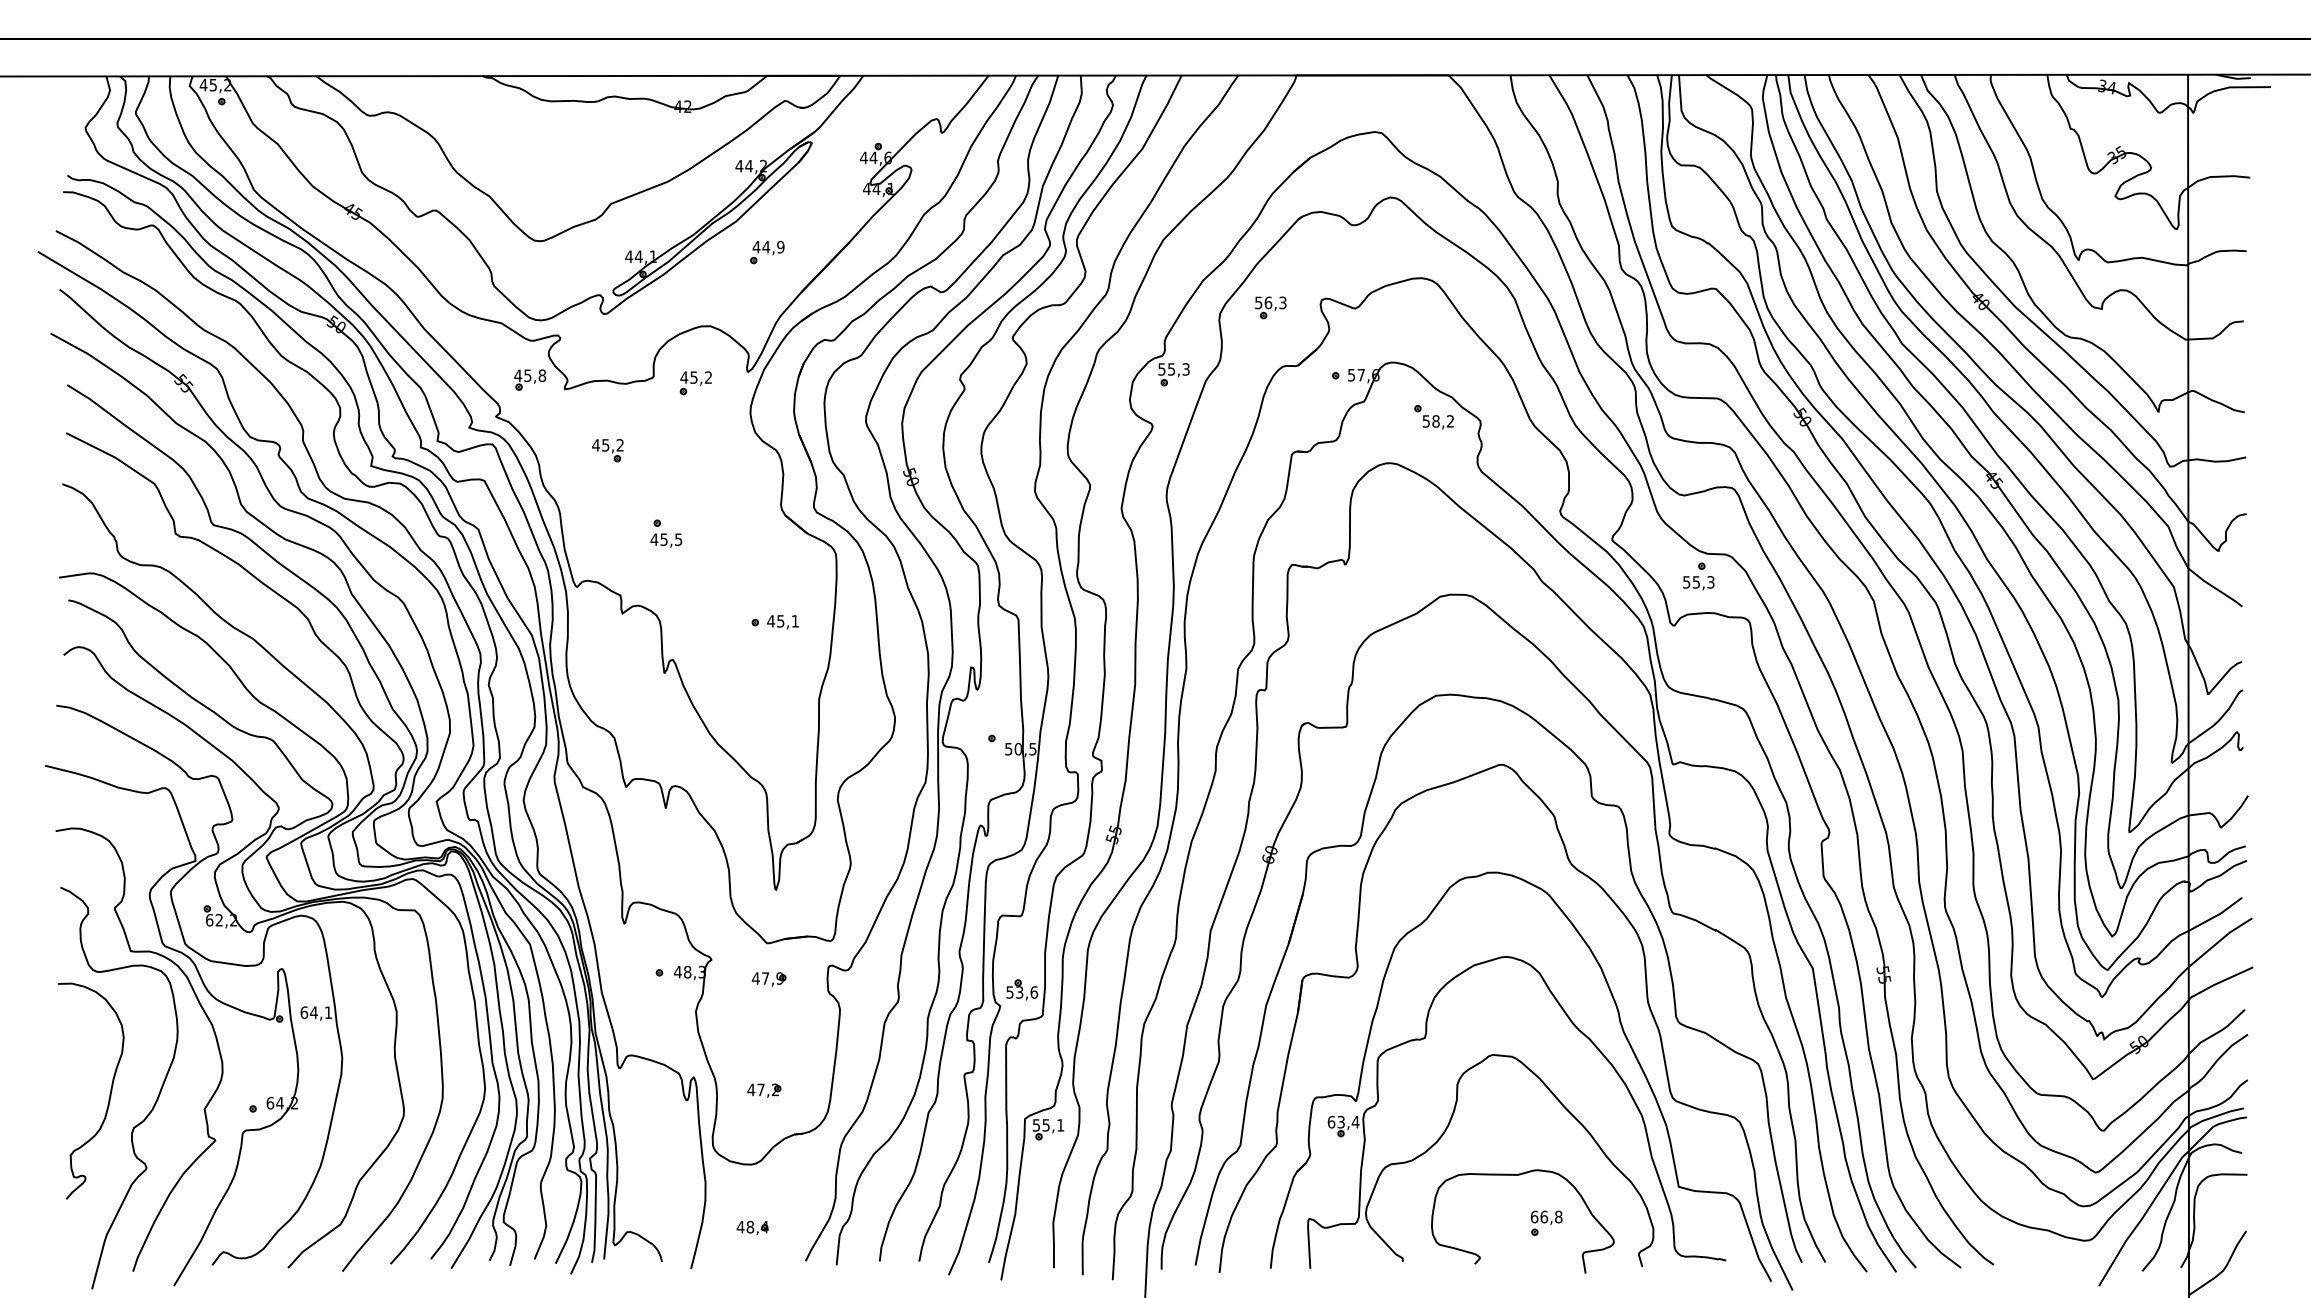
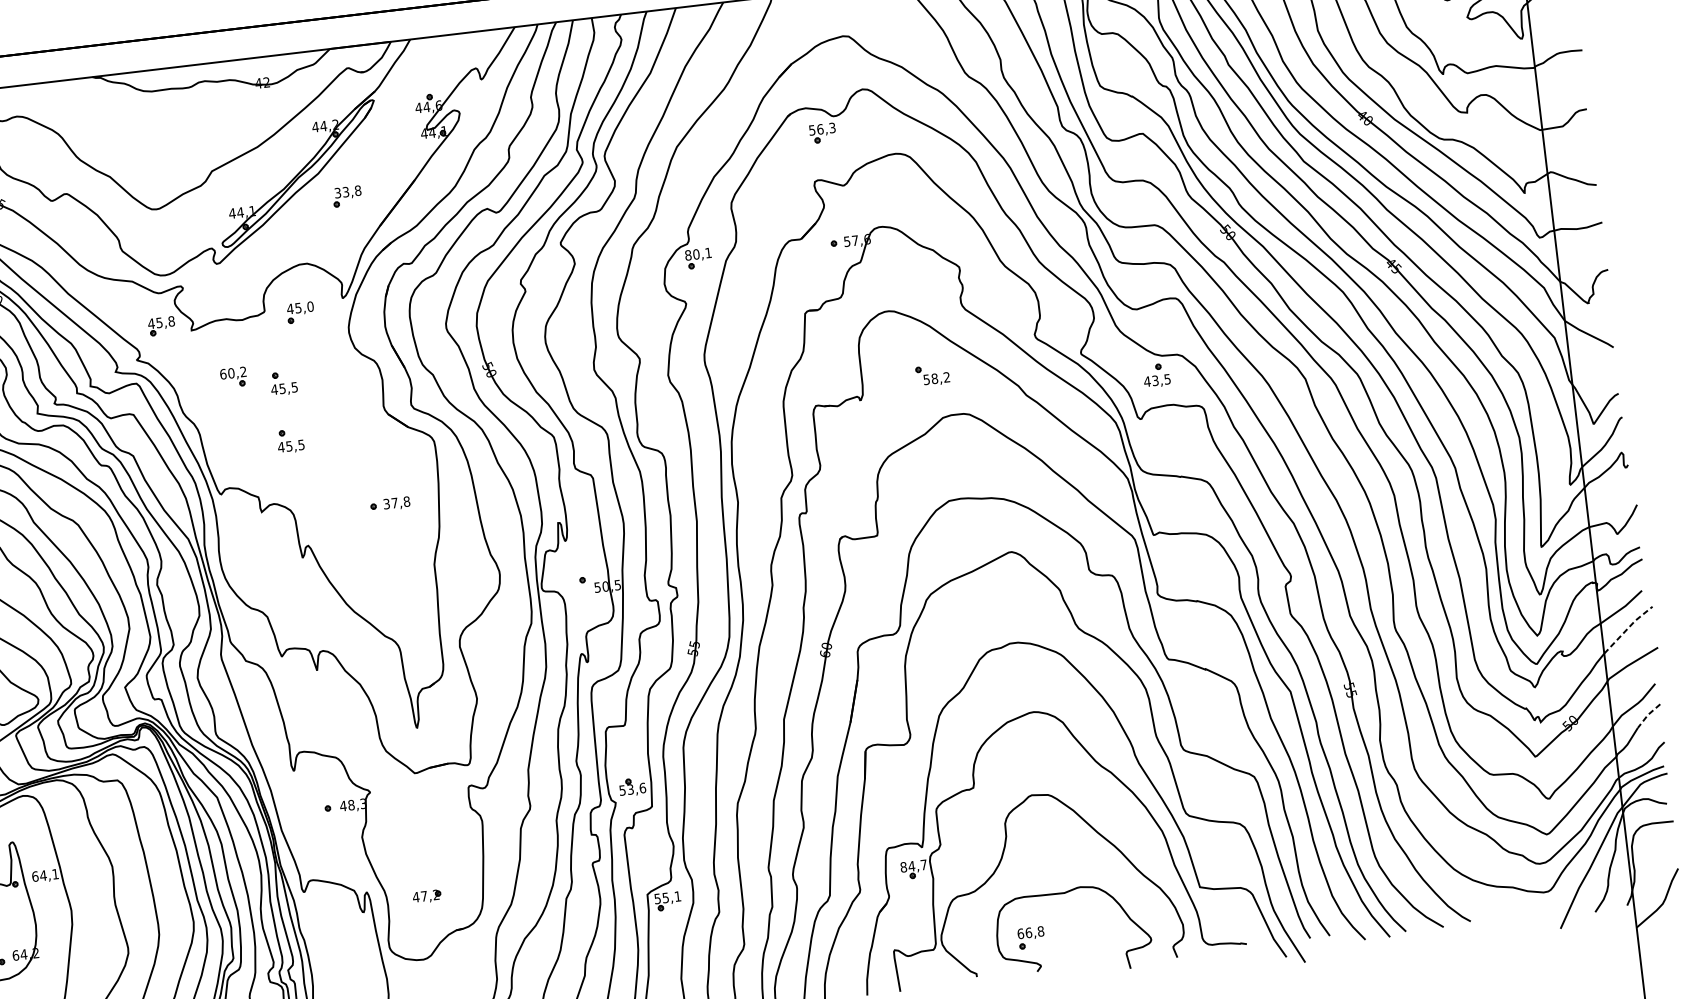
text: (768, 246) -> (347, 191), 44,9 -> 33,8
part: (1270, 307) -> (822, 133), moved
text: (1173, 369) -> (697, 254), 55,3 -> 80,1
text: (708, 377) -> (310, 306), 45,2 -> 45,0
part: (1433, 417) -> (932, 375), moved
text: (600, 445) -> (226, 373), 45,2 -> 60,2
part: (666, 464) -> (283, 383), added
text: (1698, 582) -> (1157, 380), 55,3 -> 43,5
text: (783, 621) -> (397, 502), 45,1 -> 37,8
line: (2220, 940) -> (1628, 628), solid -> dashed
part: (769, 979) -> (420, 803), removed
line: (2232, 1045) -> (1648, 714), solid -> dashed
text: (1343, 1121) -> (913, 865), 63,4 -> 84,7
part: (1546, 1222) -> (1031, 937), moved

